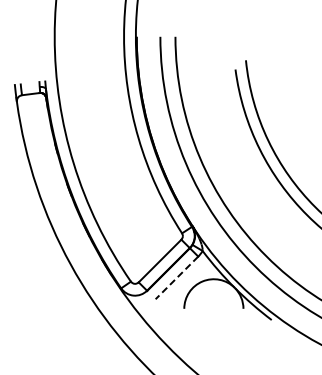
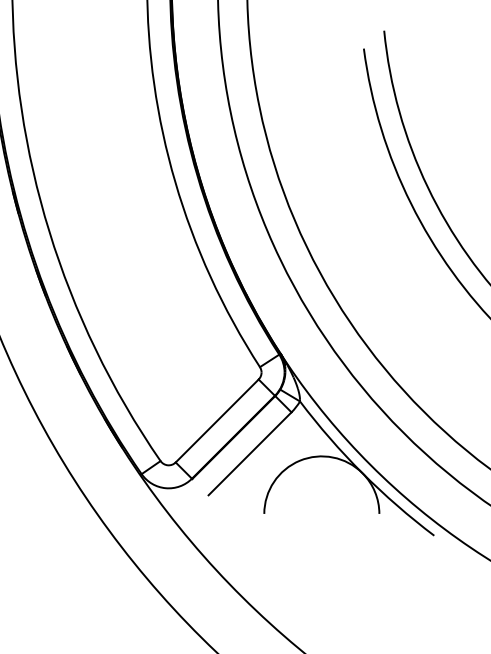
line: (176, 278) -> (249, 454), dashed -> solid

